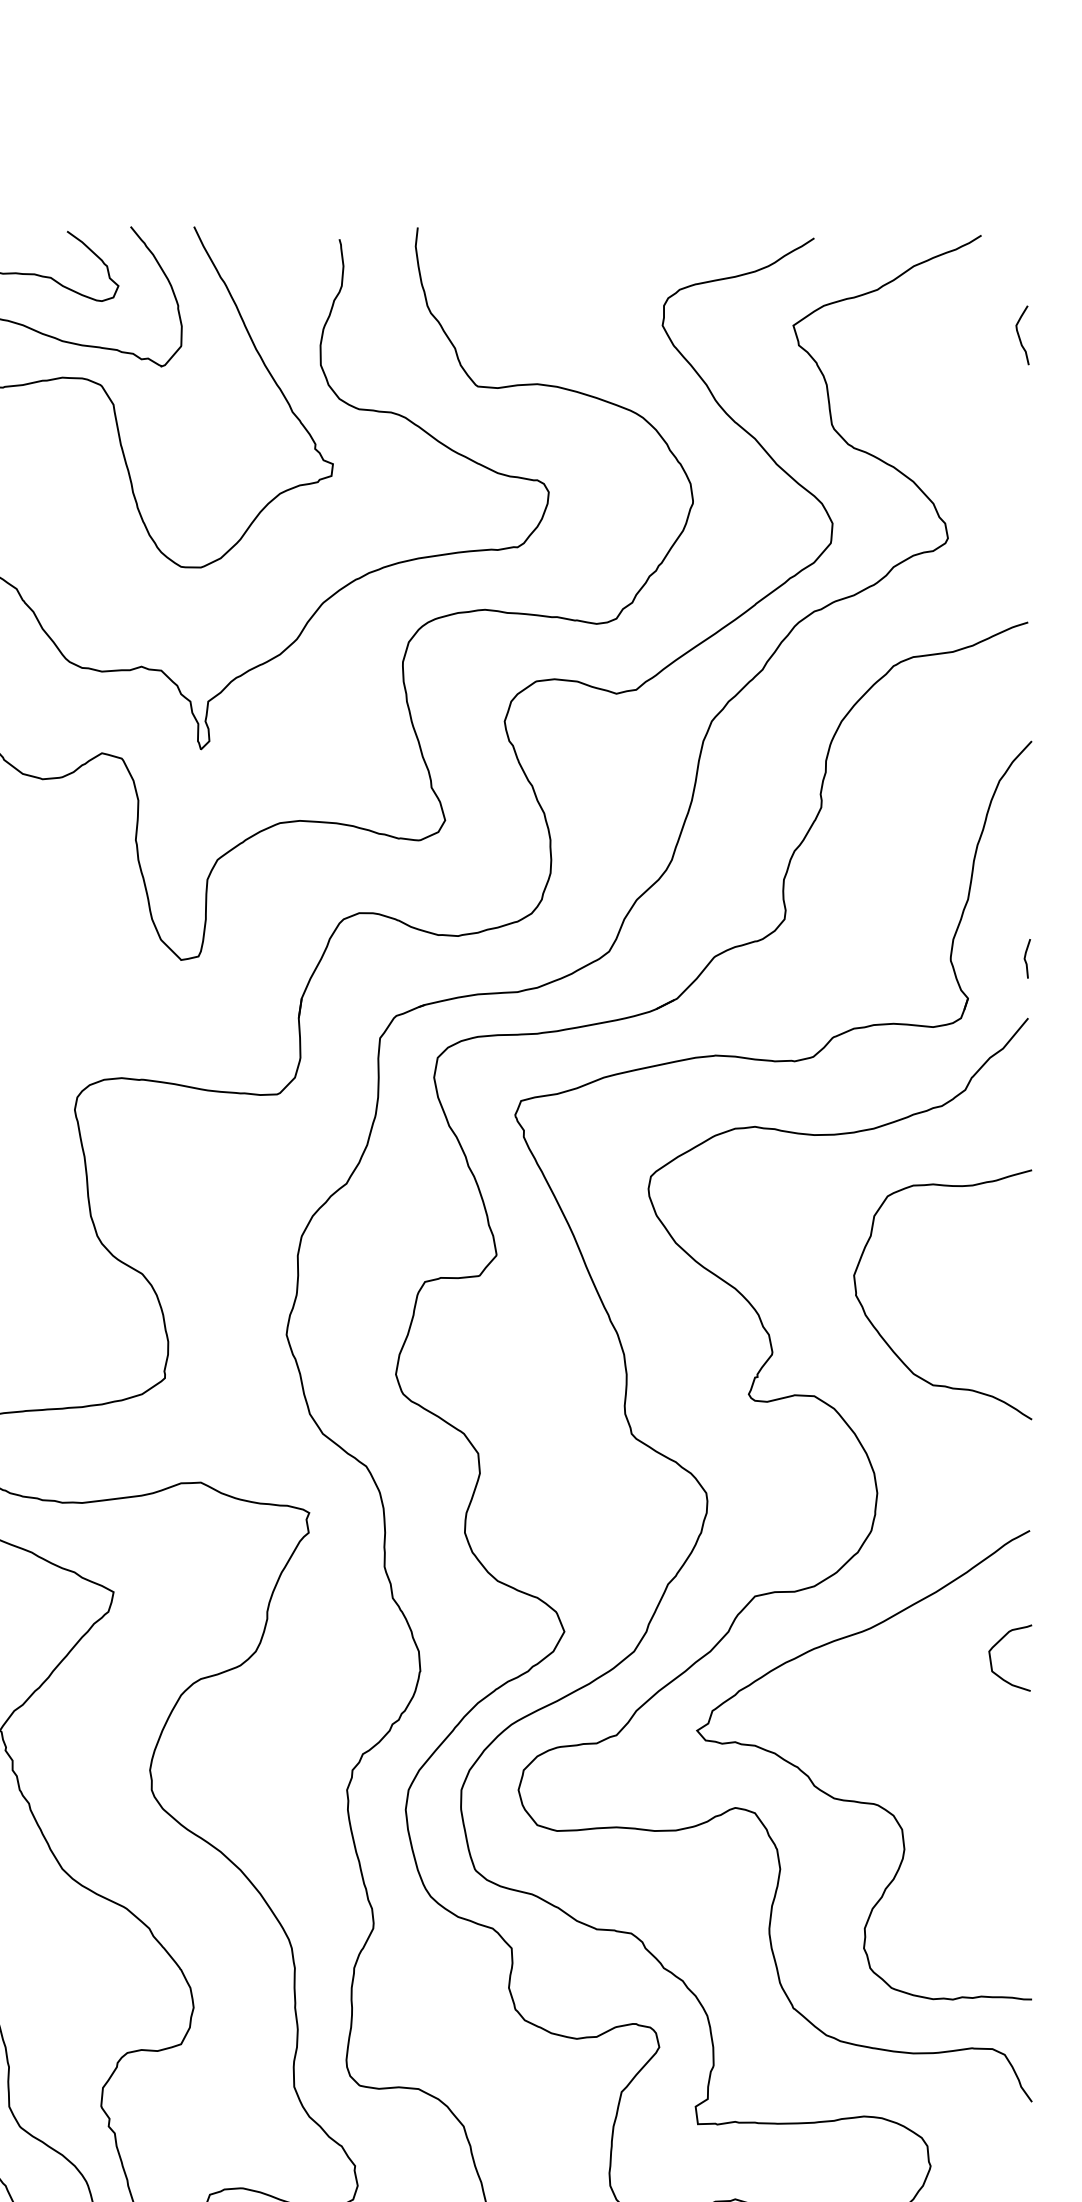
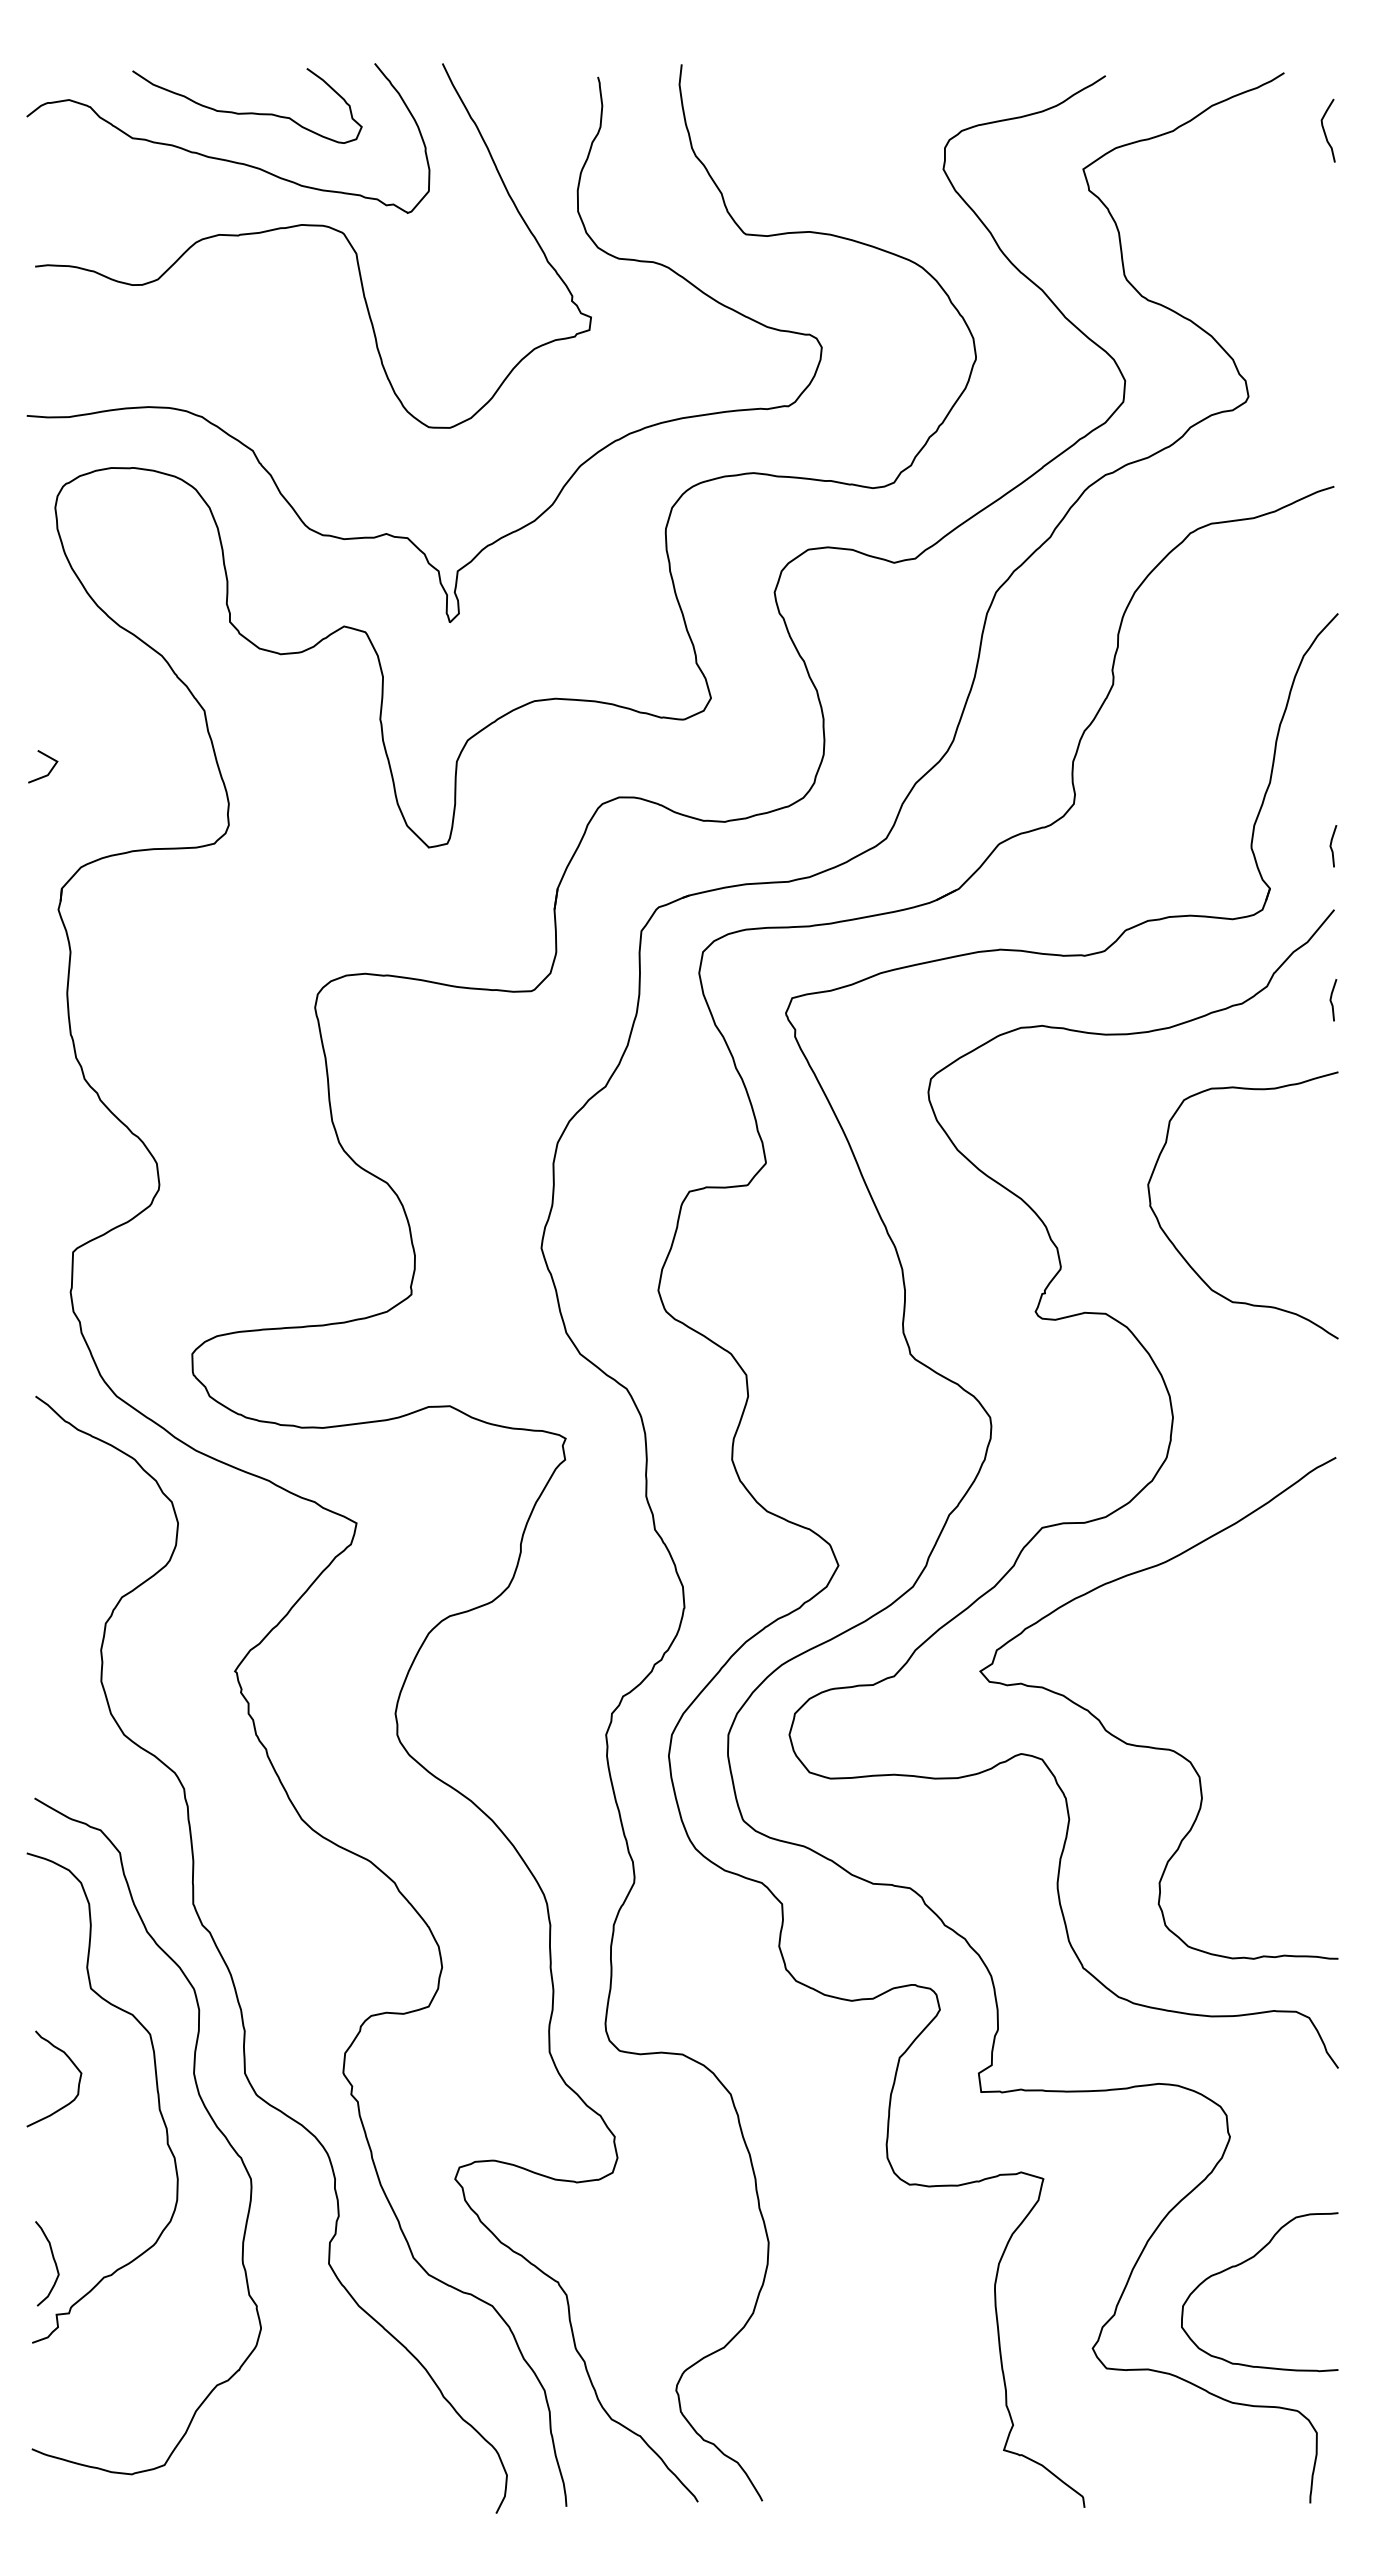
curve: (1019, 336) -> (1325, 131), moved
line: (1025, 1103) -> (1331, 1000), added
curve: (991, 1661) -> (1295, 1597), removed

